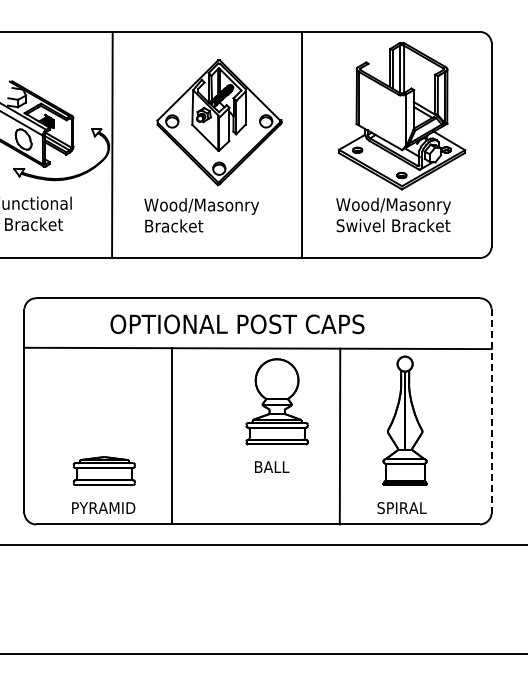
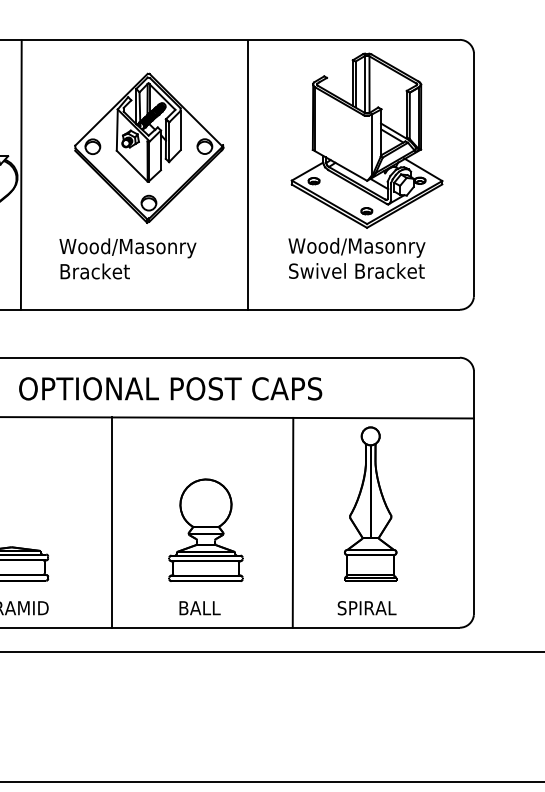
line: (491, 411) -> (473, 492), dashed -> solid
part: (276, 415) -> (205, 546), moved
line: (172, 436) -> (112, 522), moved

